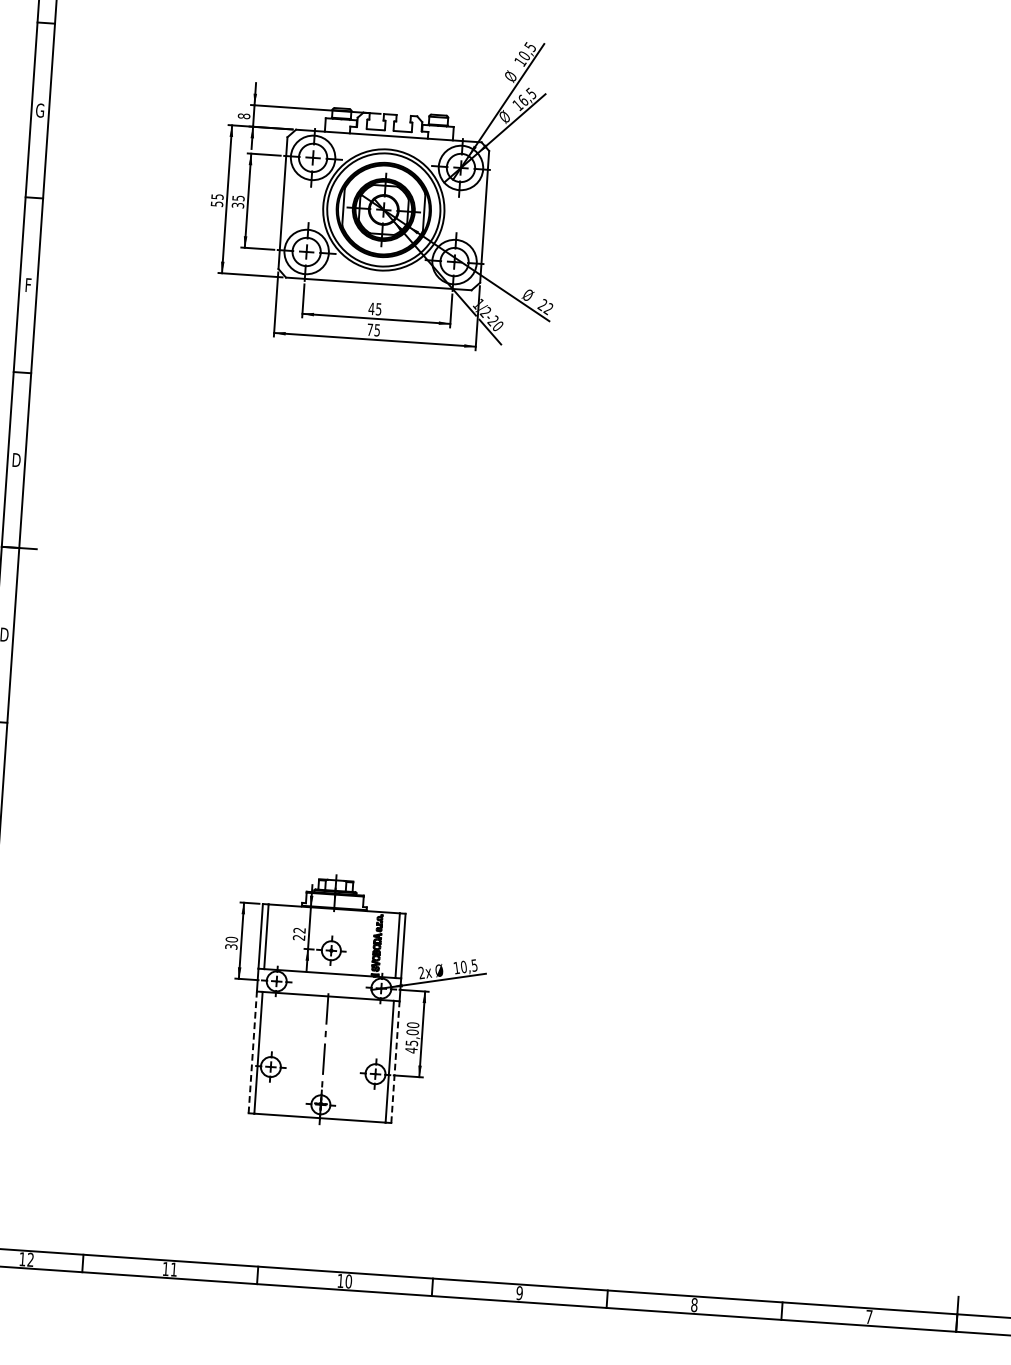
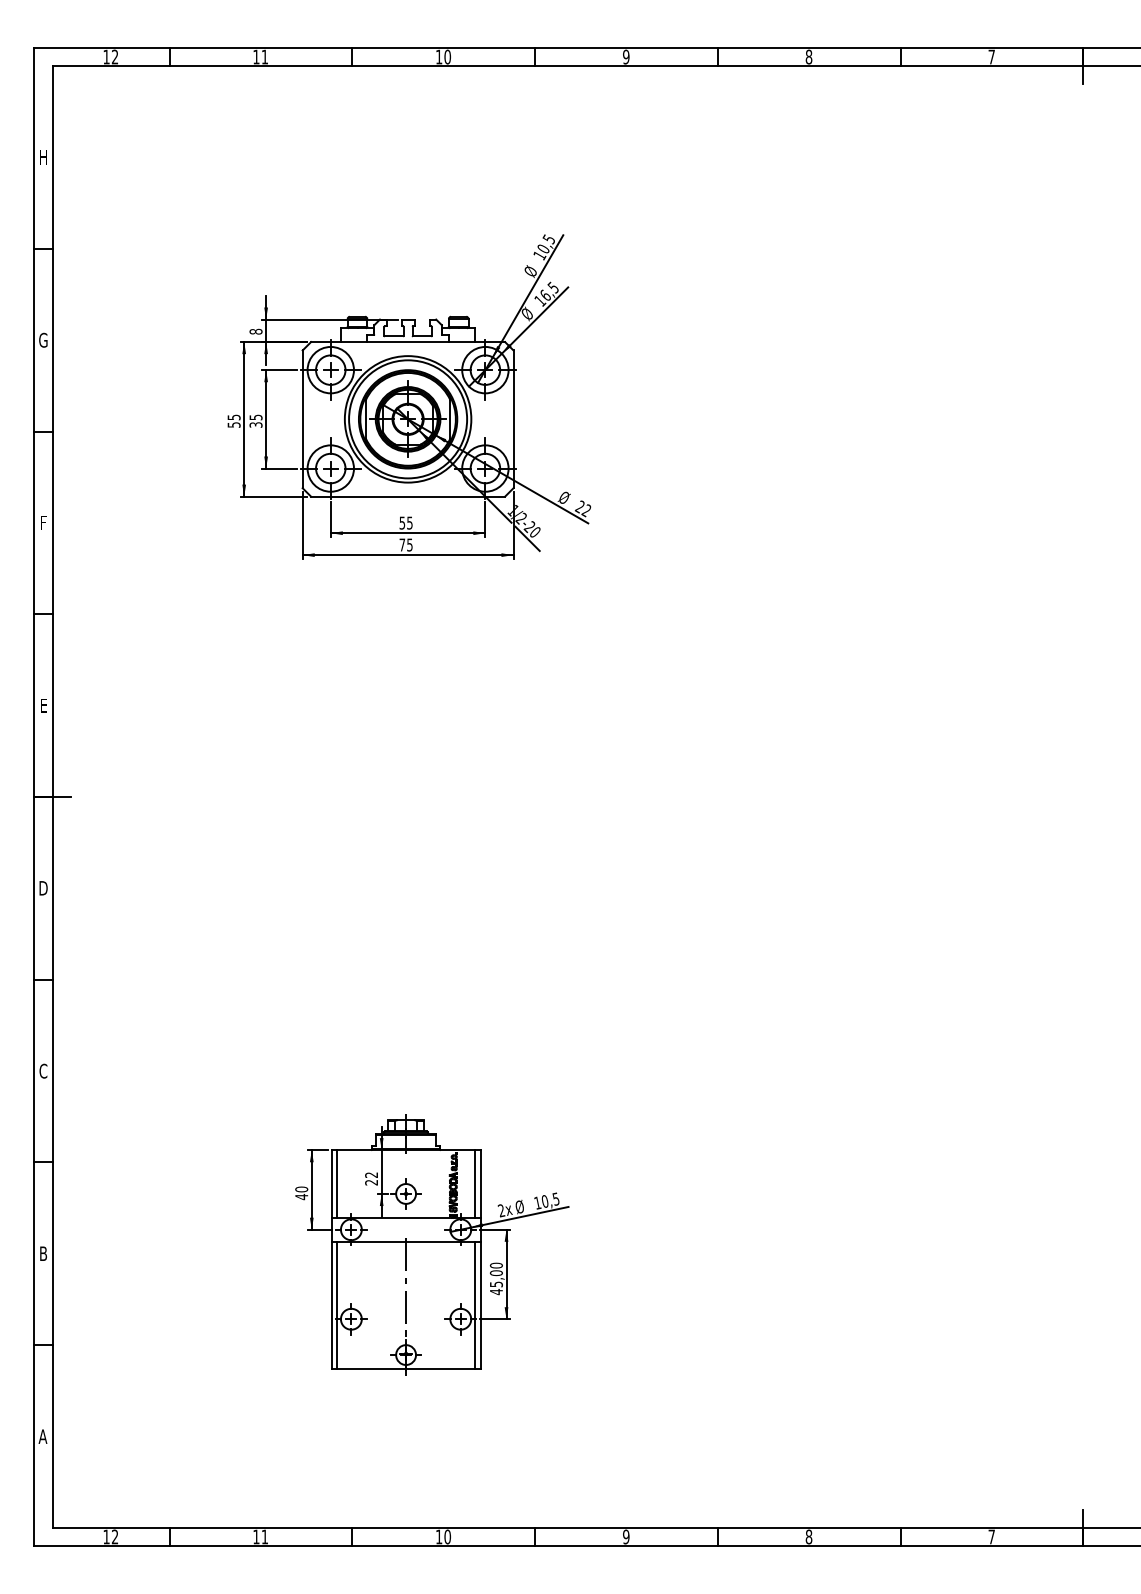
text: (371, 308) -> (402, 522), 45 -> 55
text: (16, 459) -> (43, 705), D -> E
text: (231, 947) -> (301, 1197), 30 -> 40
line: (252, 1052) -> (331, 1305), dashed -> solid
line: (395, 1062) -> (480, 1305), dashed -> solid

